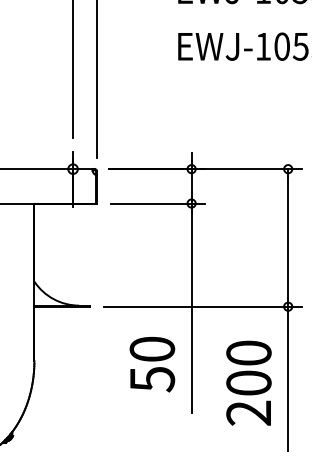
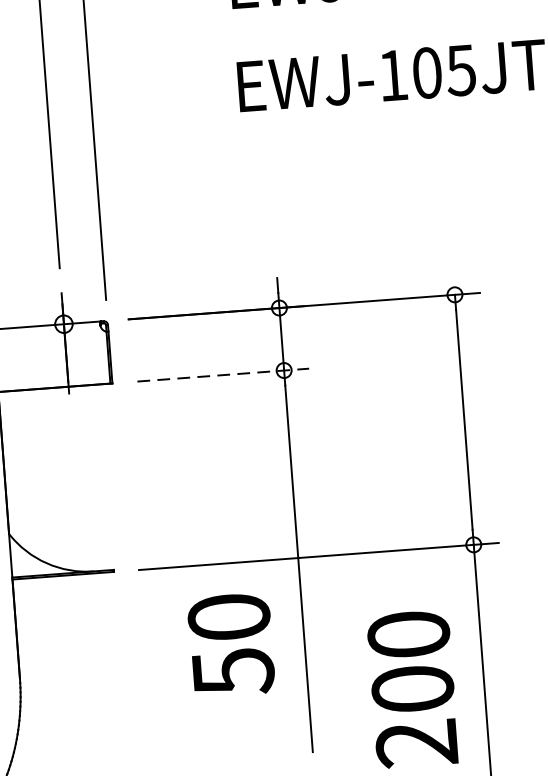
line: (158, 203) -> (223, 374), solid -> dashed
text: (152, 364) -> (231, 644), moved

